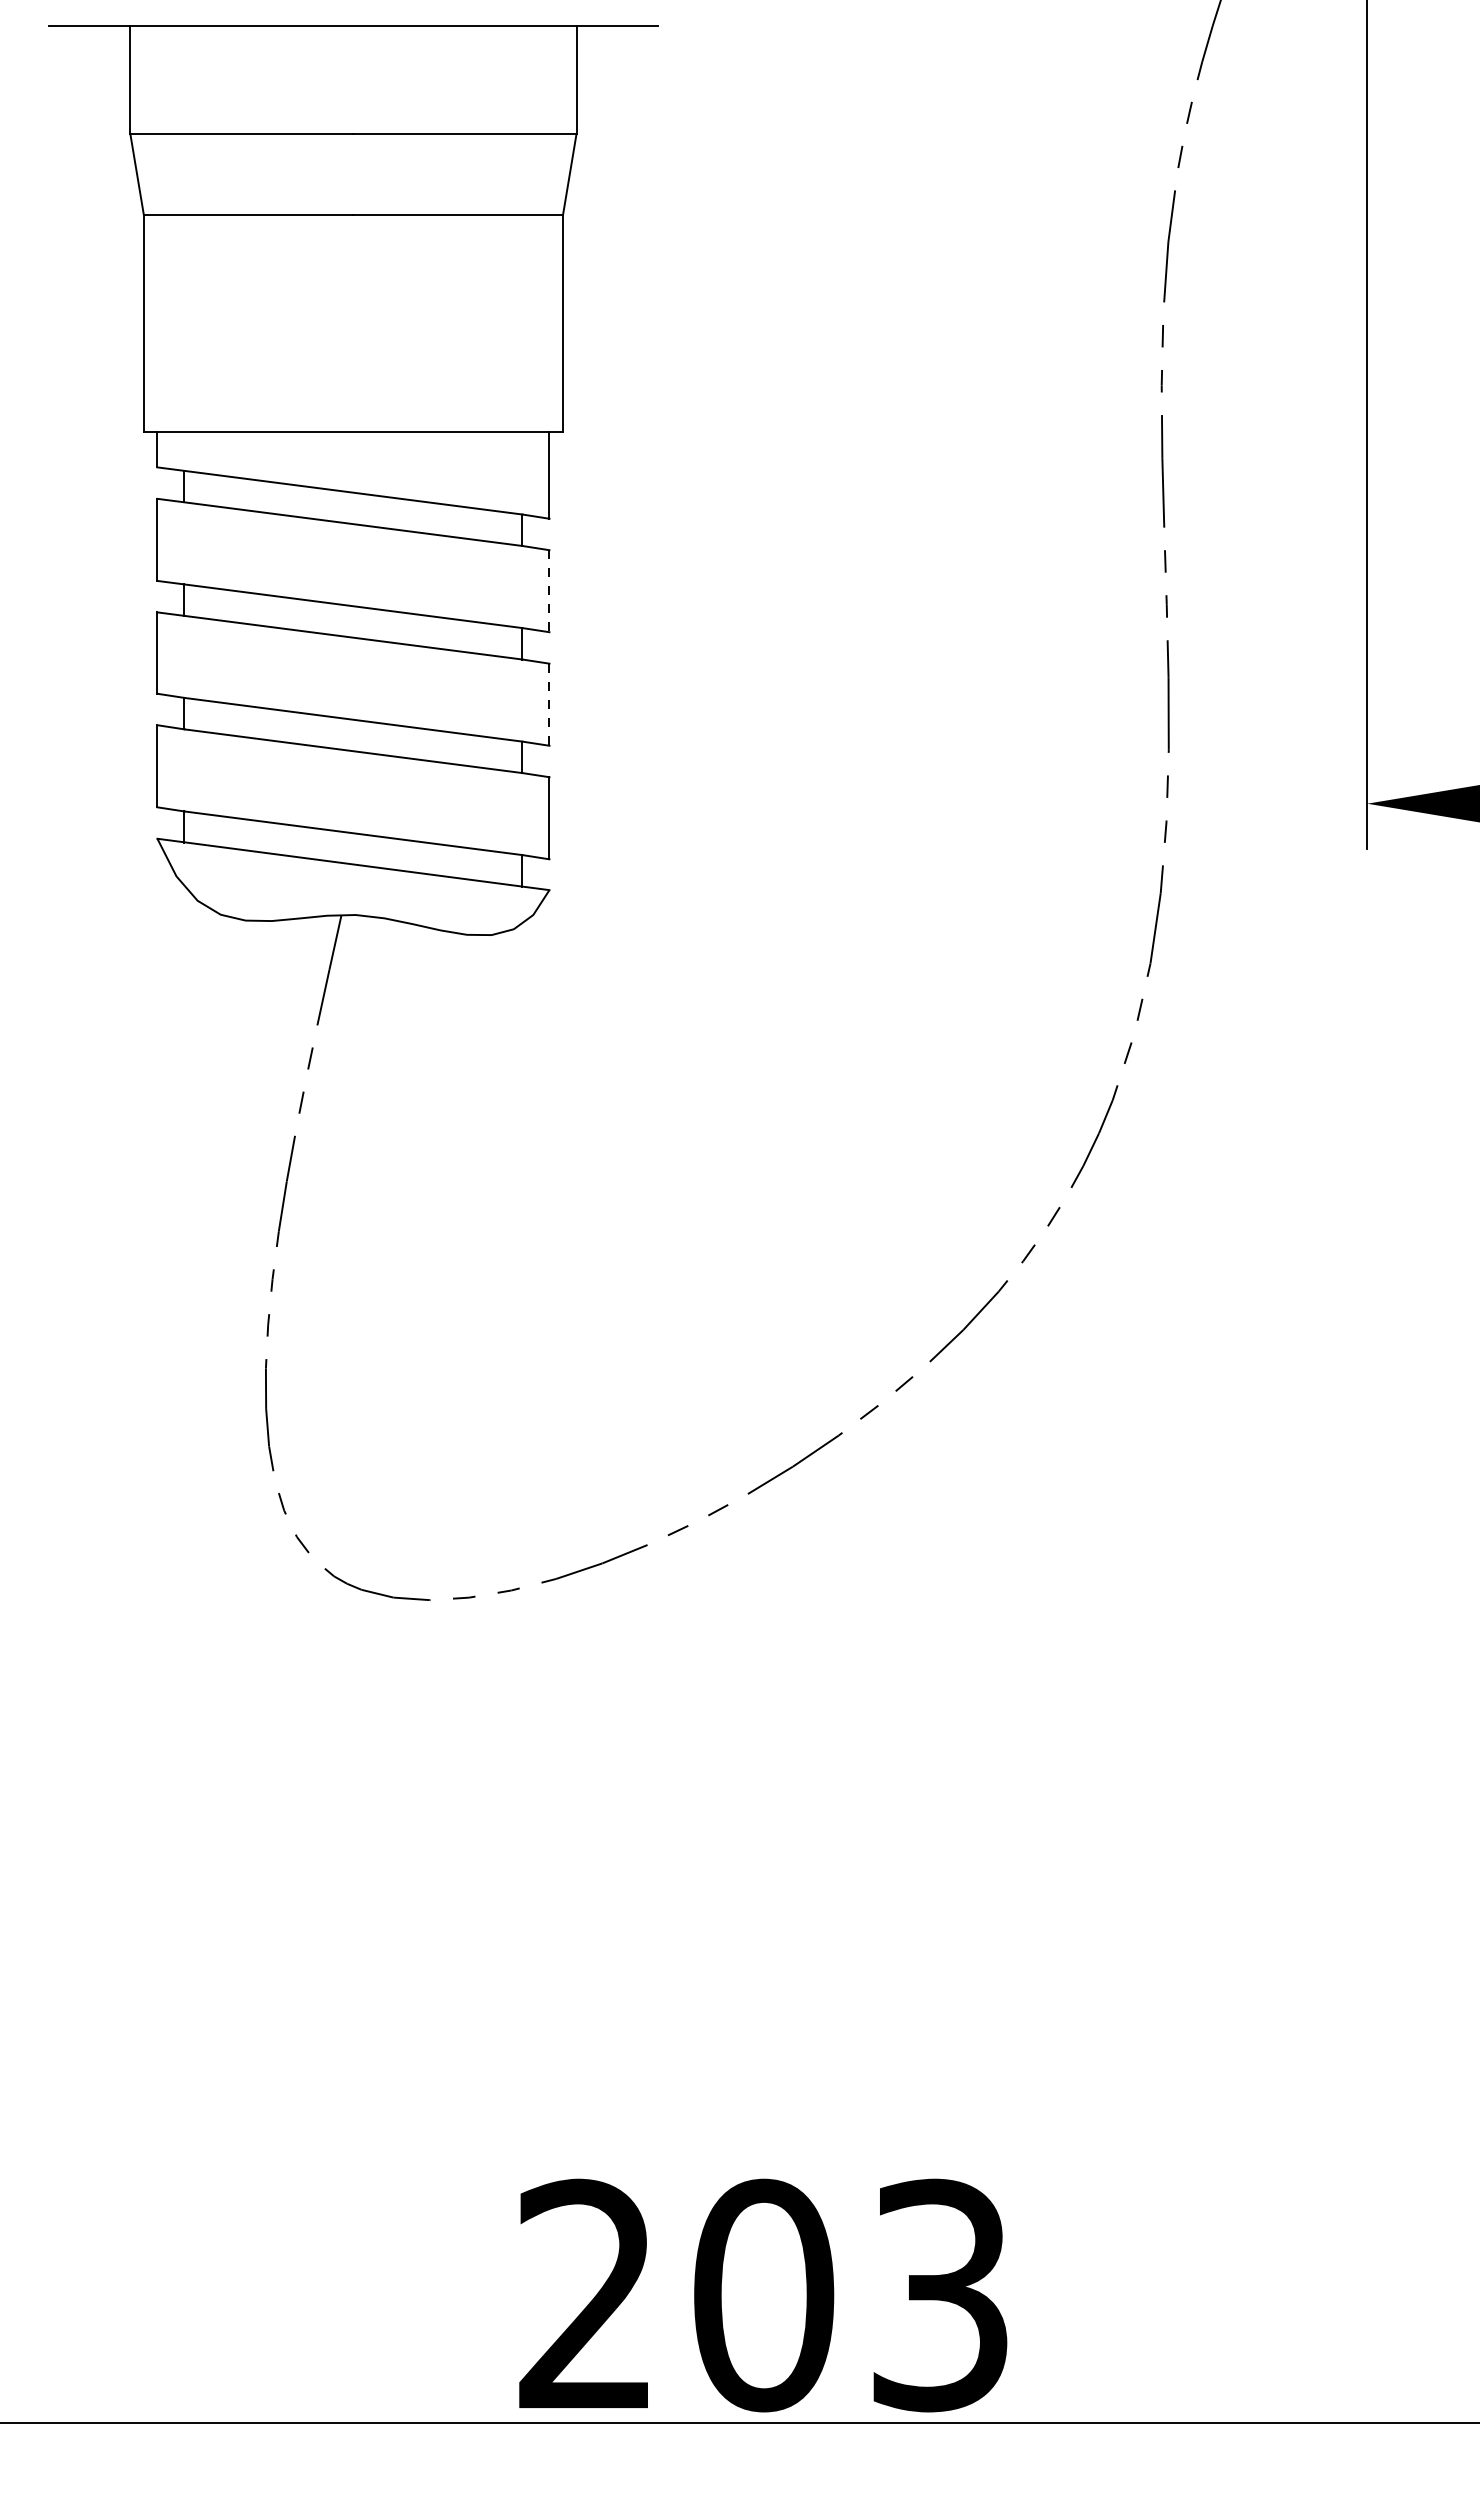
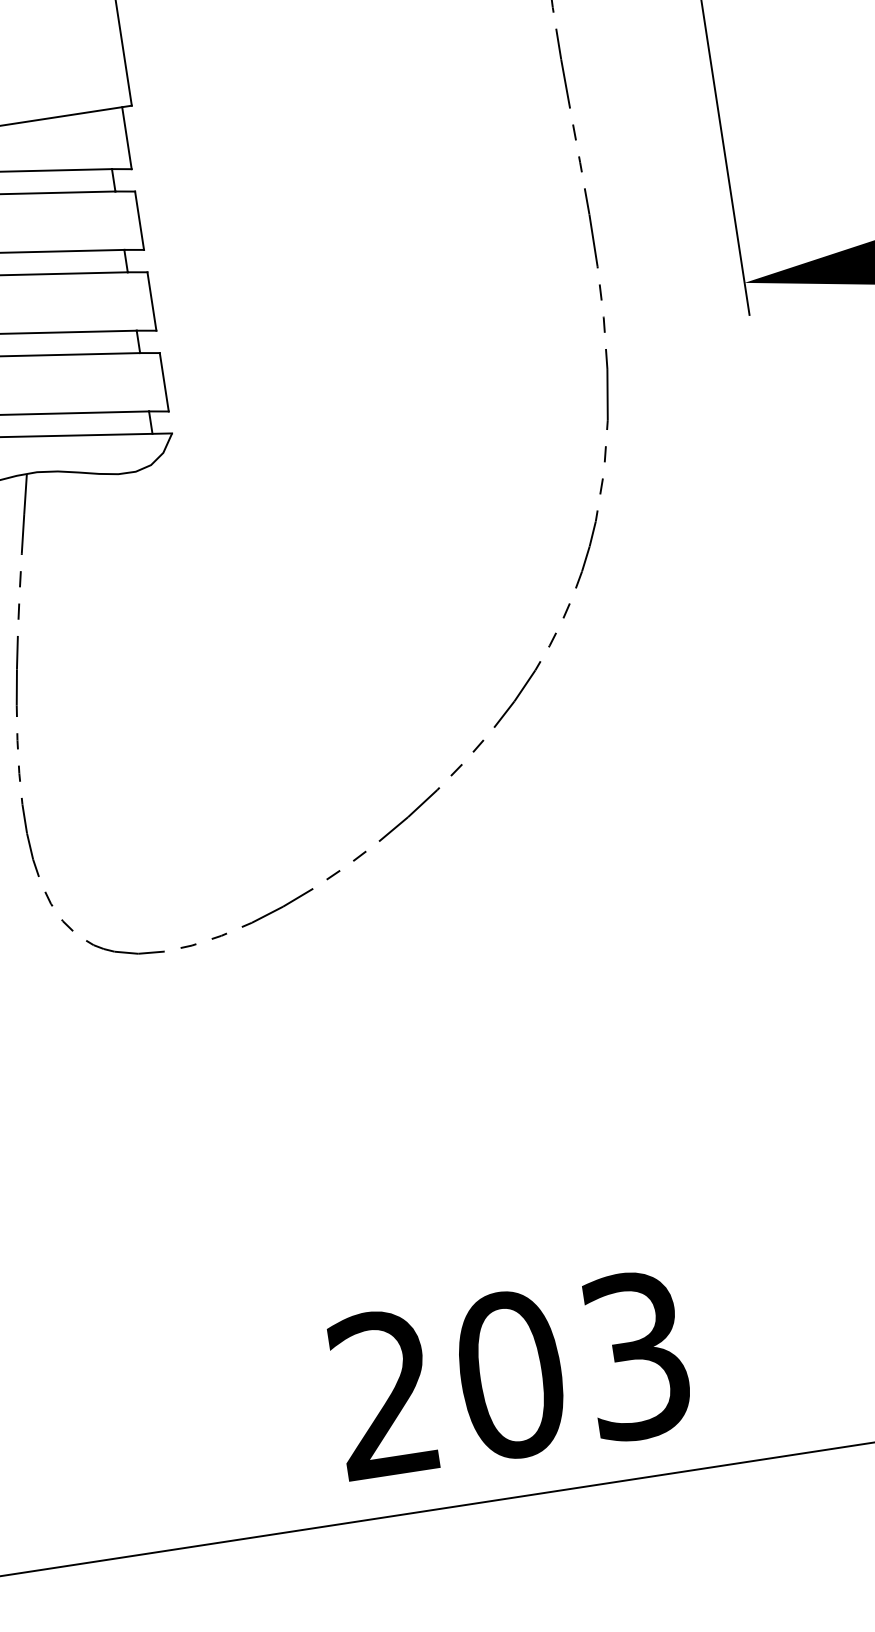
line: (549, 591) -> (139, 220), dashed -> solid
line: (549, 705) -> (152, 302), dashed -> solid
text: (763, 2295) -> (510, 1375), moved

